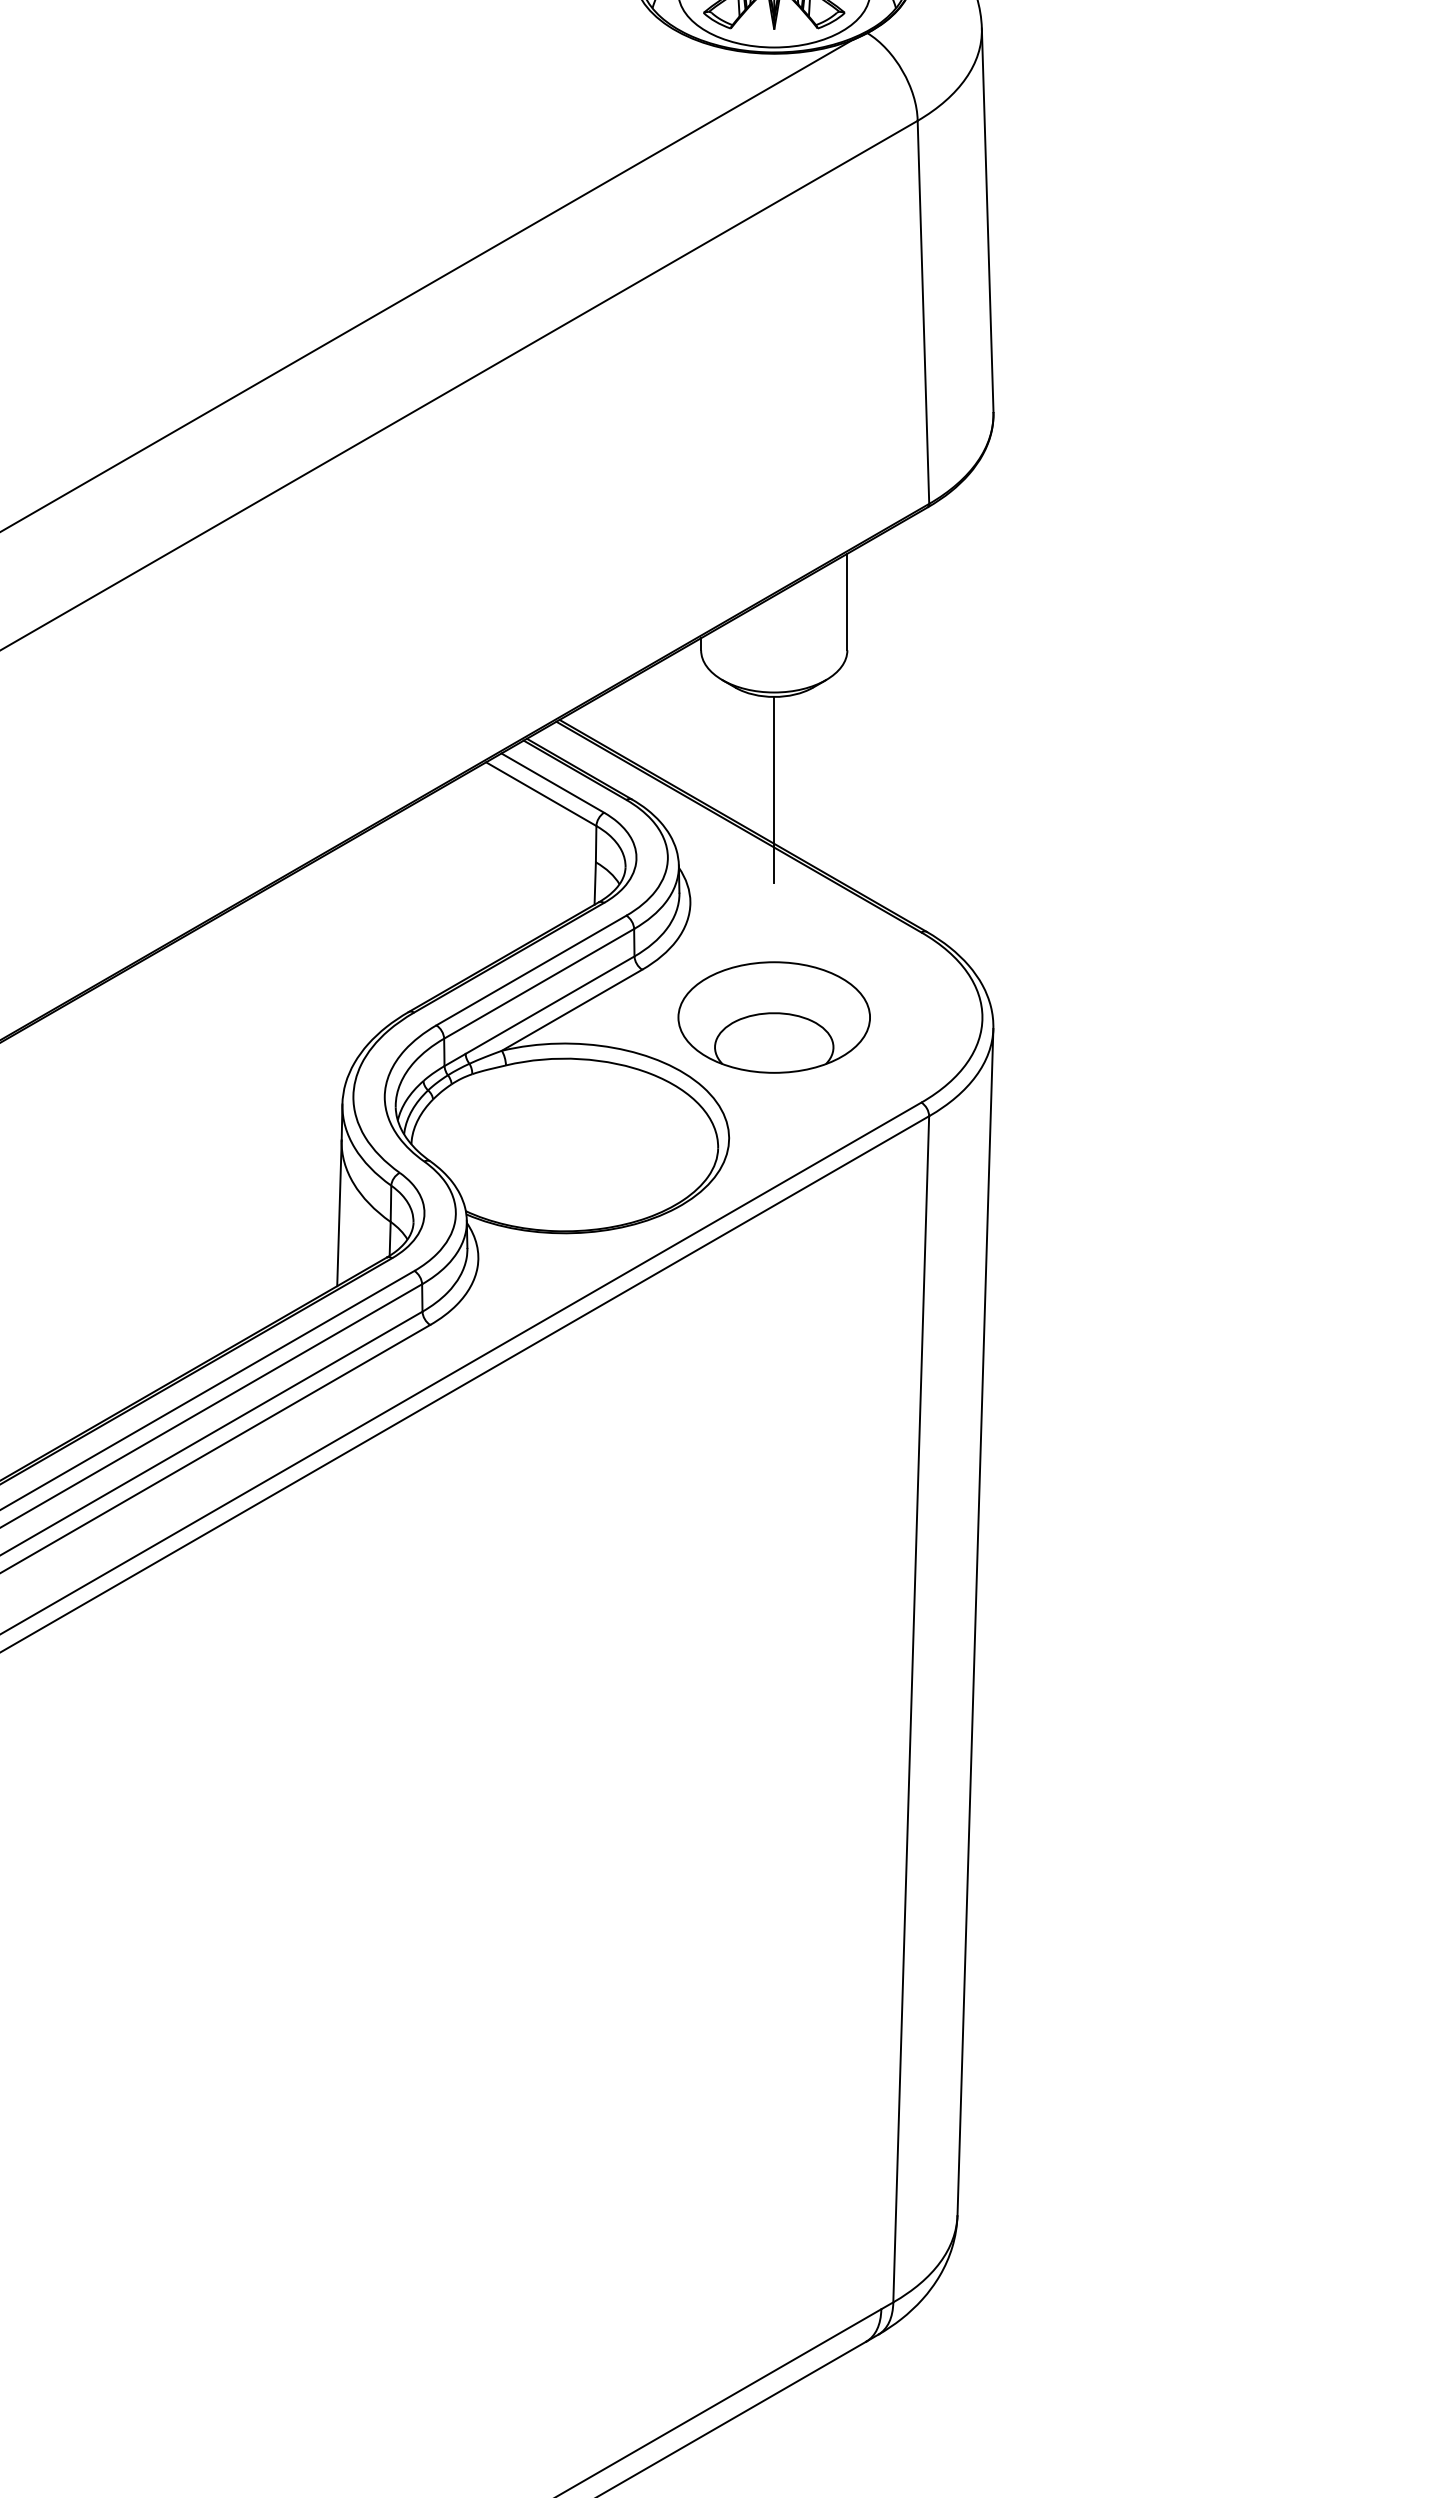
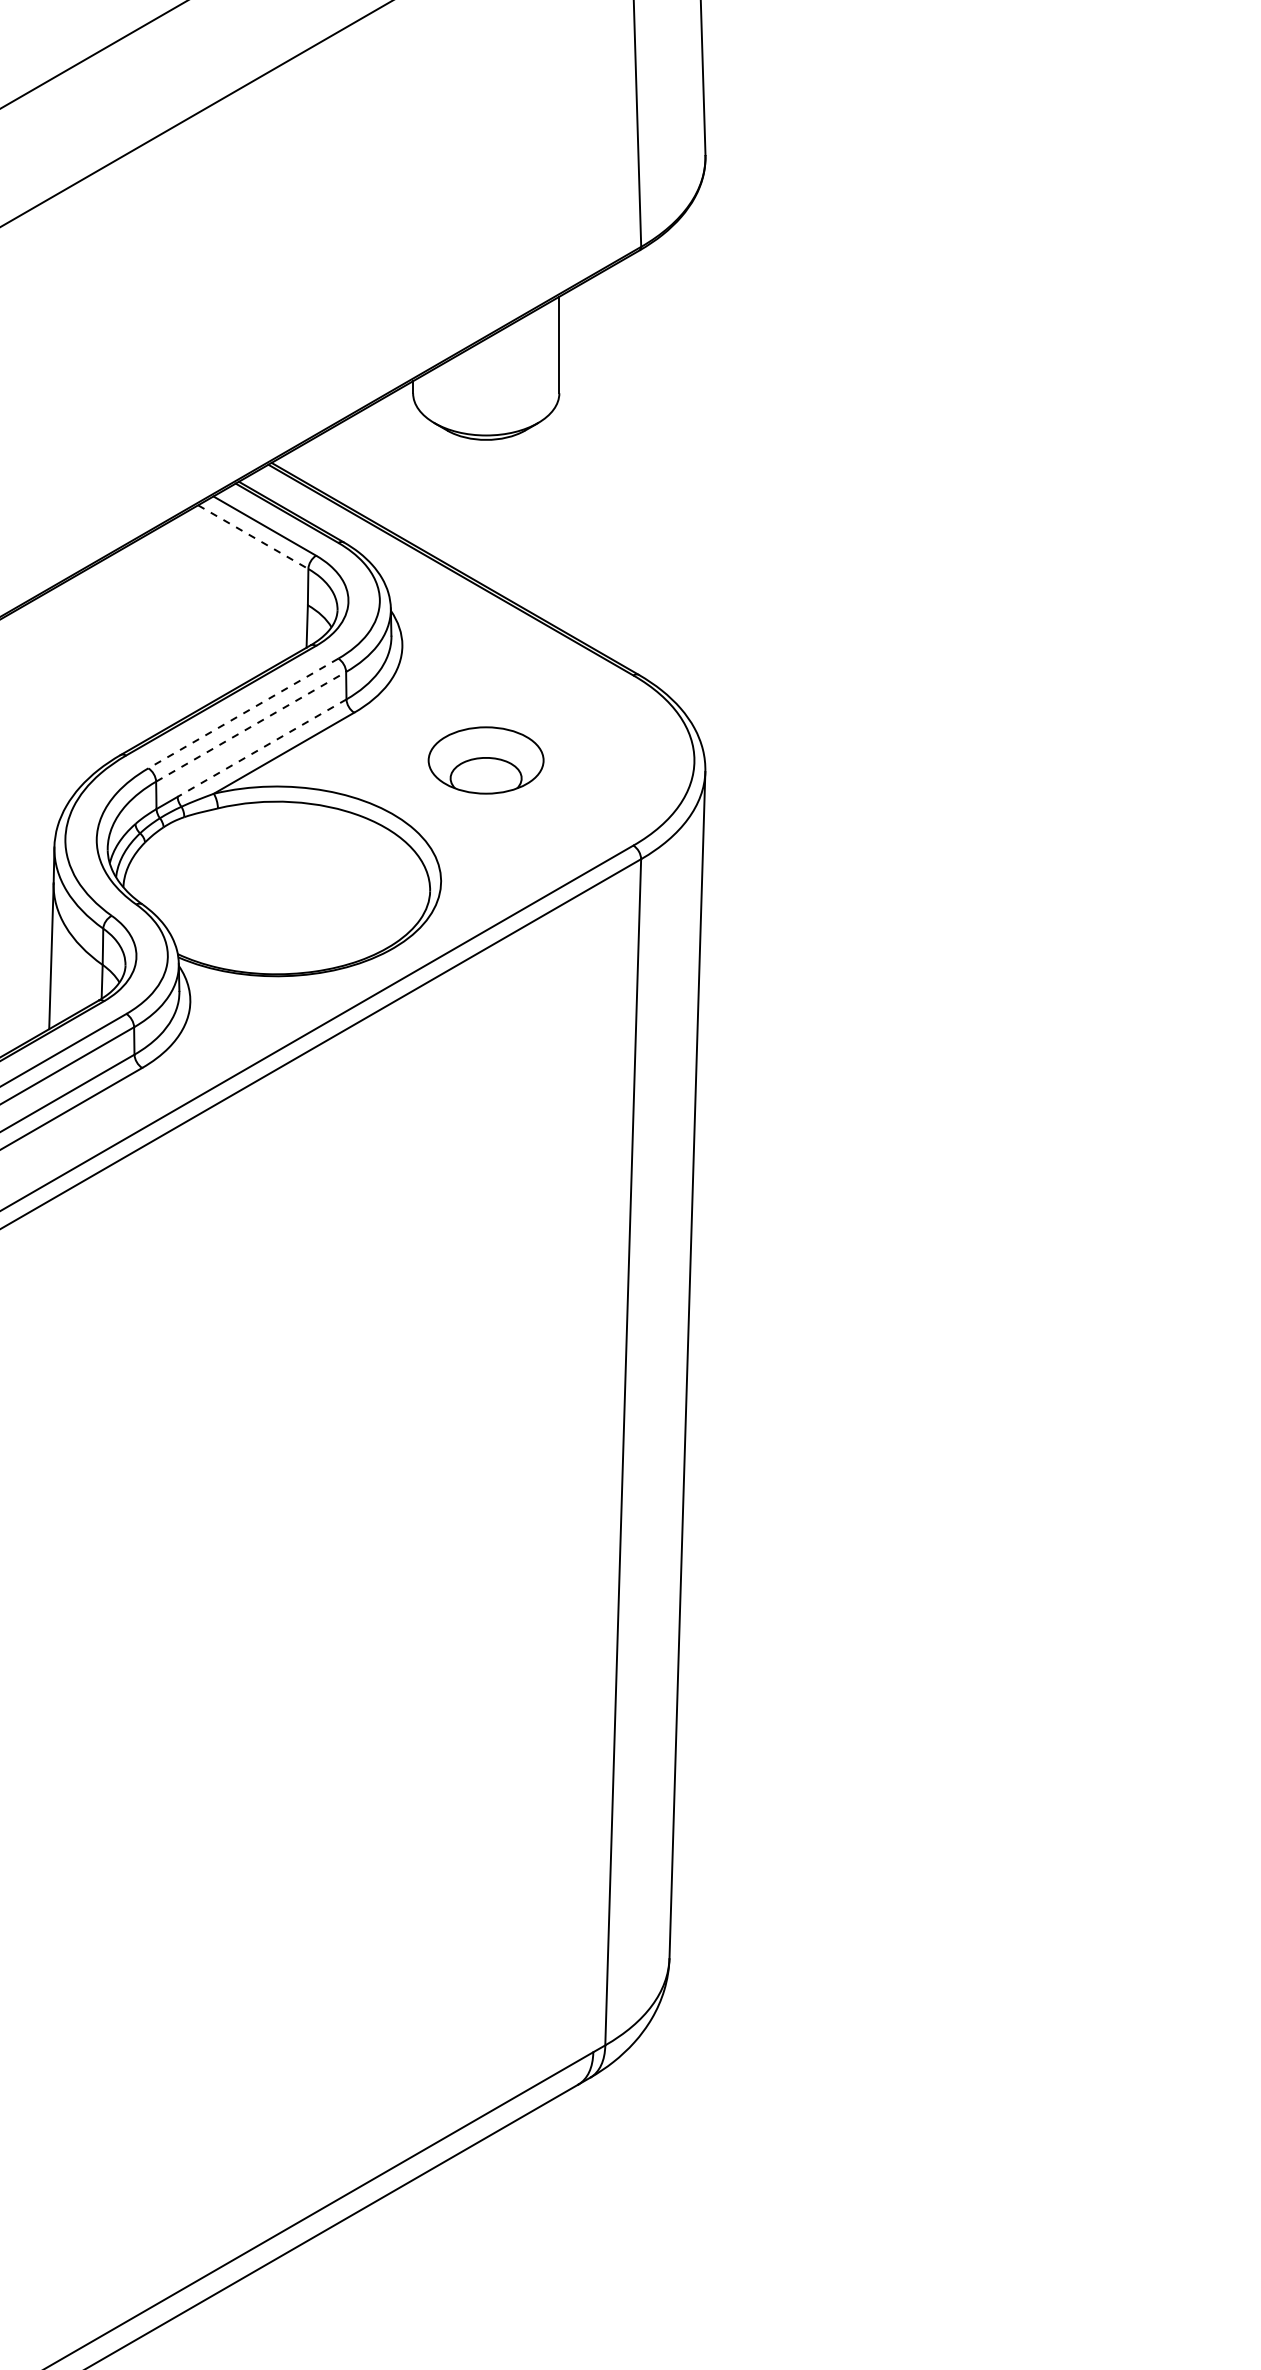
line: (774, 789) -> (486, 532), removed
line: (541, 794) -> (253, 537), solid -> dashed
line: (531, 970) -> (243, 713), solid -> dashed
line: (539, 983) -> (251, 726), solid -> dashed
line: (549, 1005) -> (261, 748), solid -> dashed
part: (773, 1017) -> (485, 760), size x0.6

